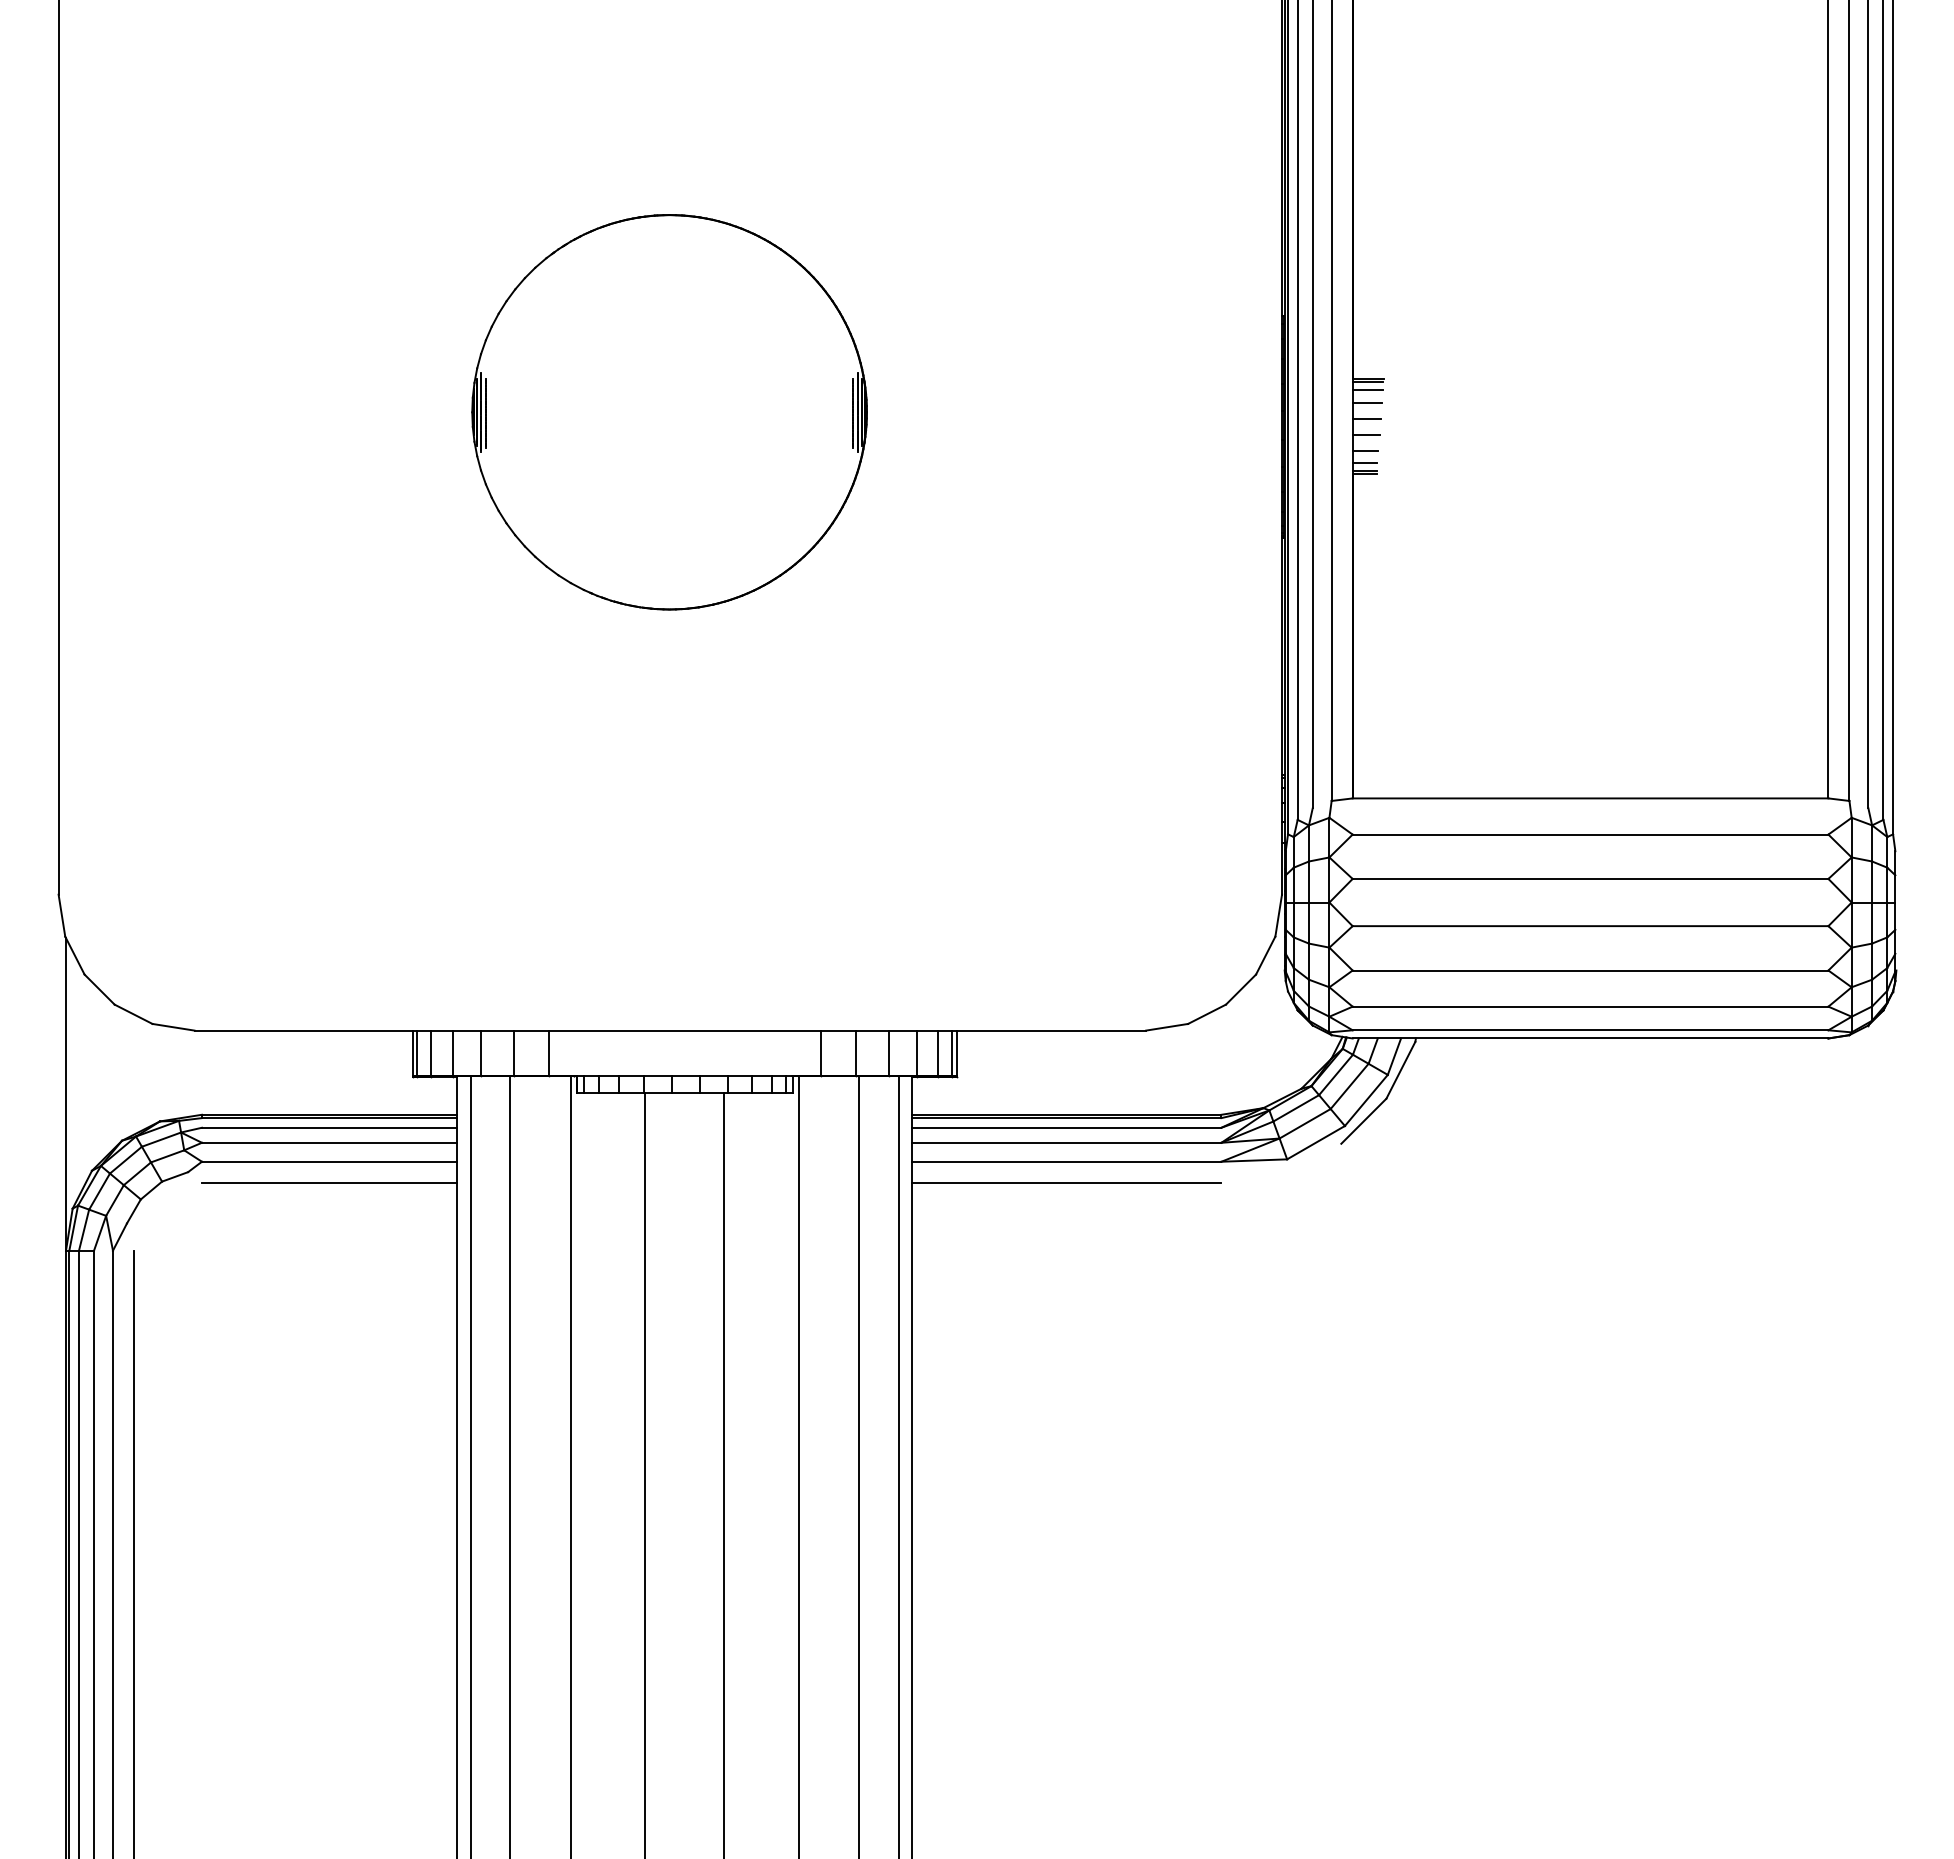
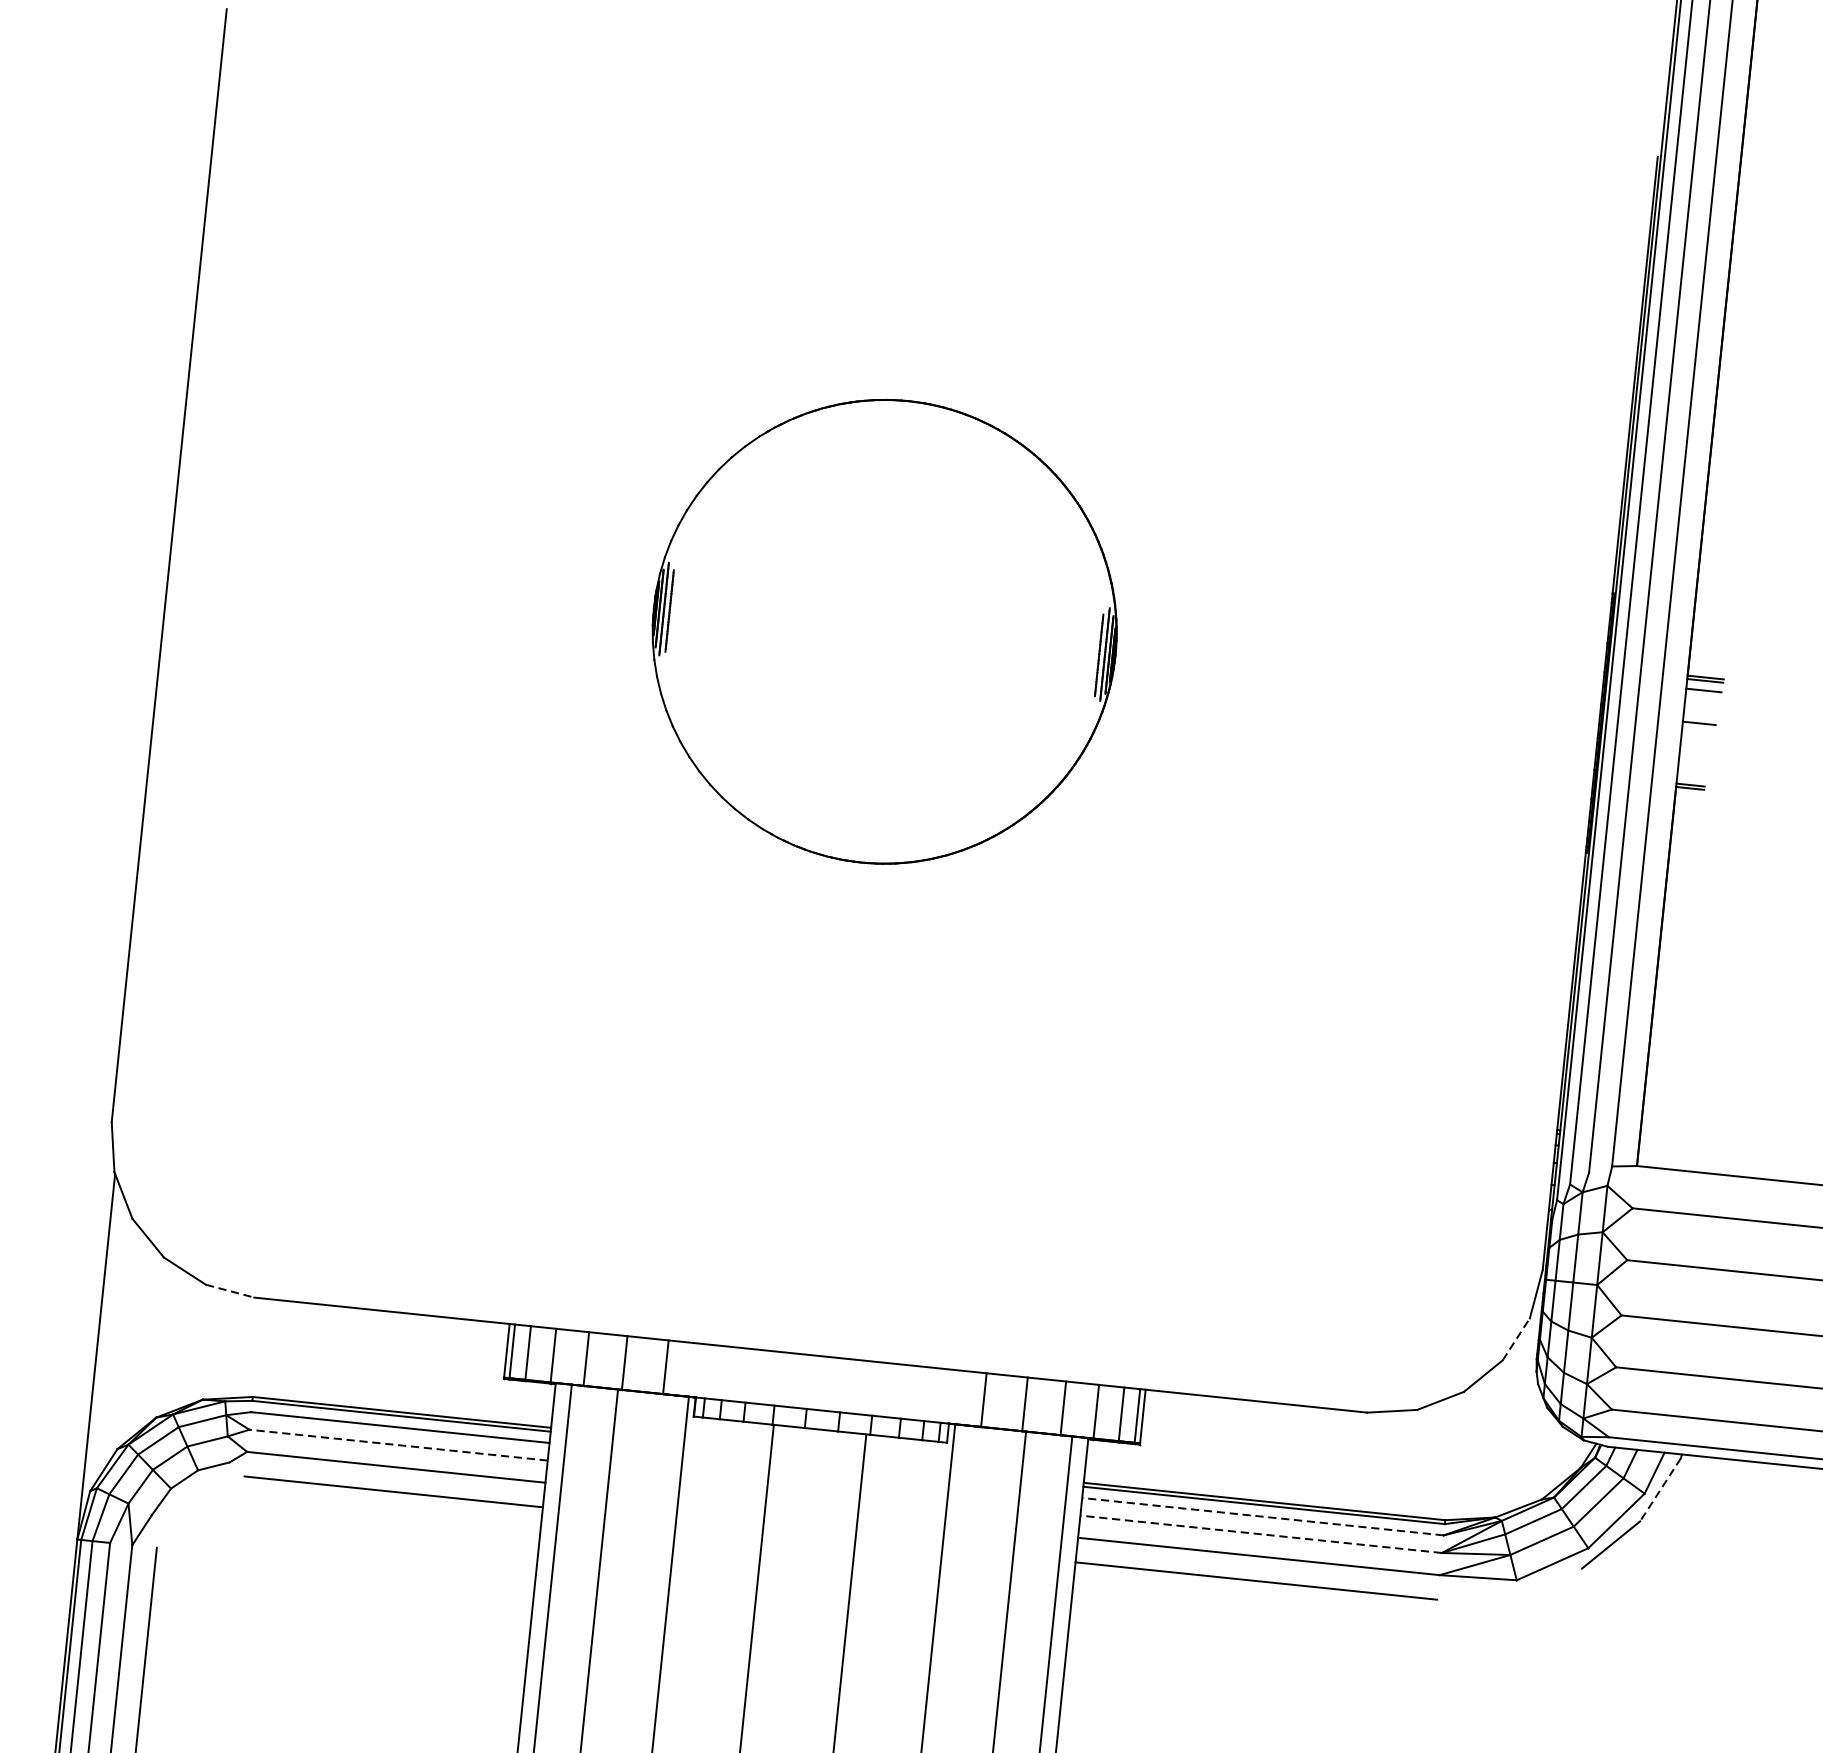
line: (1366, 402) -> (1701, 704), removed
line: (1365, 435) -> (1695, 743), removed
line: (1365, 450) -> (1694, 760), removed
line: (1364, 463) -> (1691, 775), removed
line: (1265, 955) -> (1516, 1339), solid -> dashed
line: (174, 1027) -> (231, 1291), solid -> dashed
line: (1400, 1070) -> (1660, 1490), solid -> dashed
line: (1066, 1127) -> (1262, 1516), solid -> dashed
line: (329, 1142) -> (398, 1444), solid -> dashed
line: (1066, 1142) -> (1260, 1533), solid -> dashed

